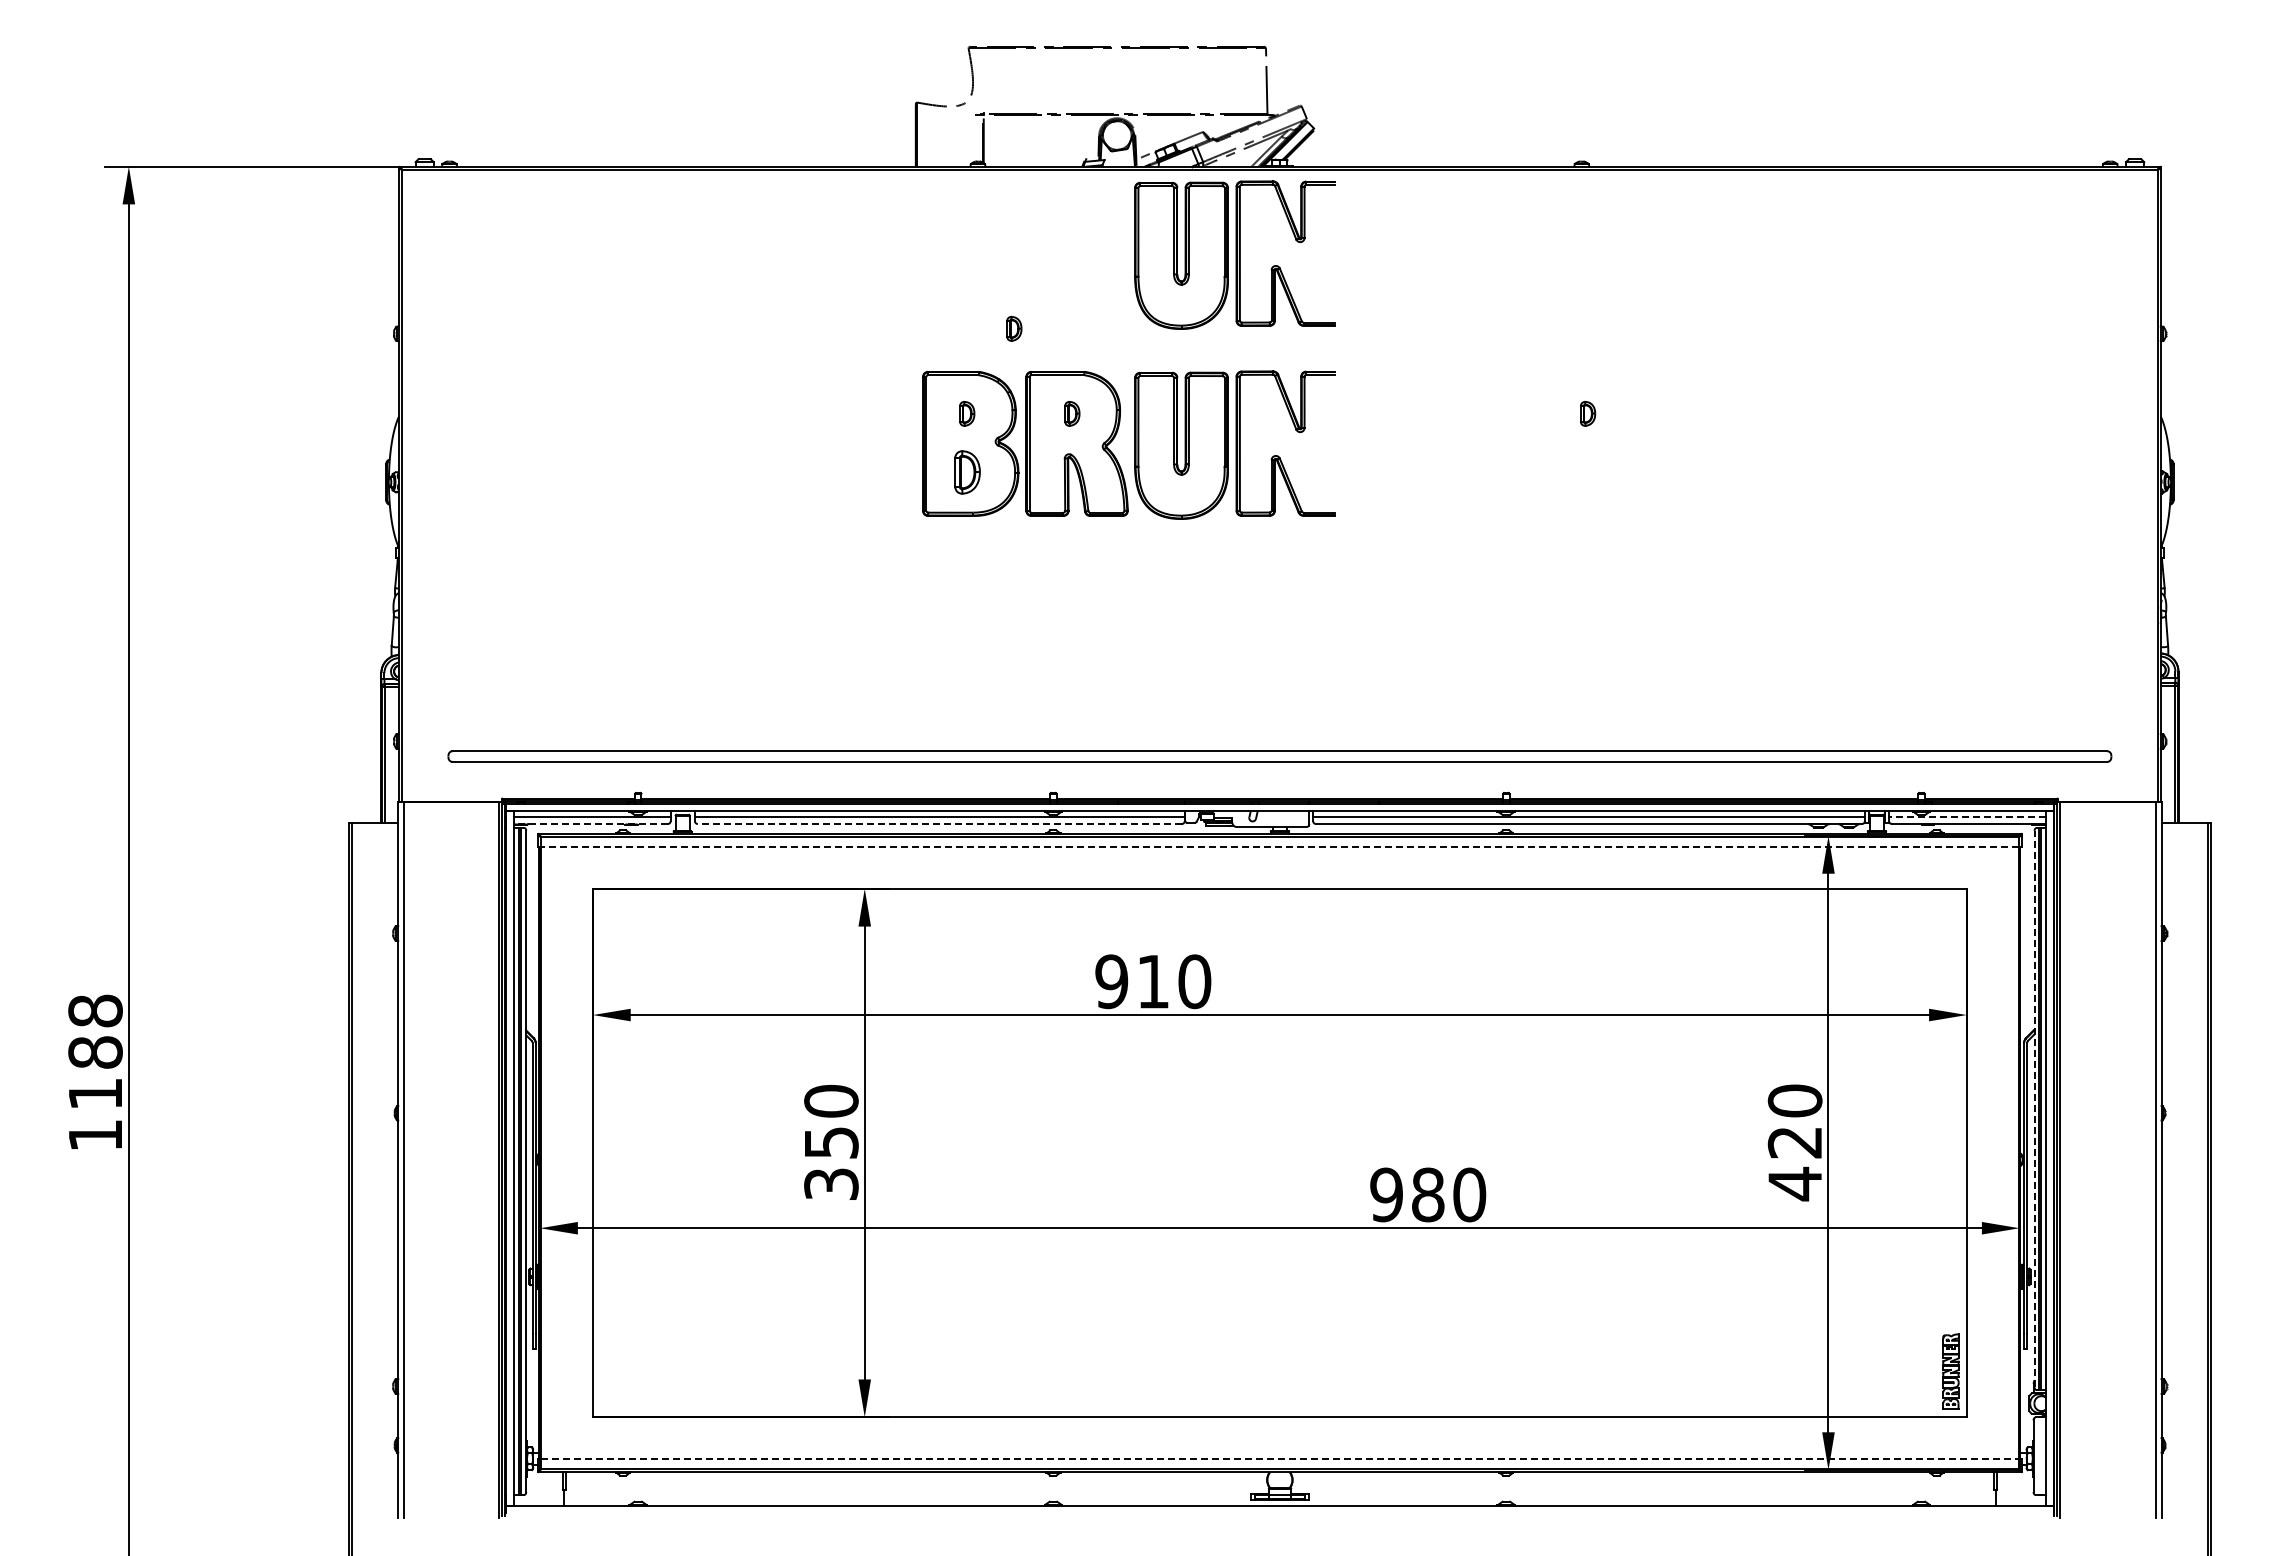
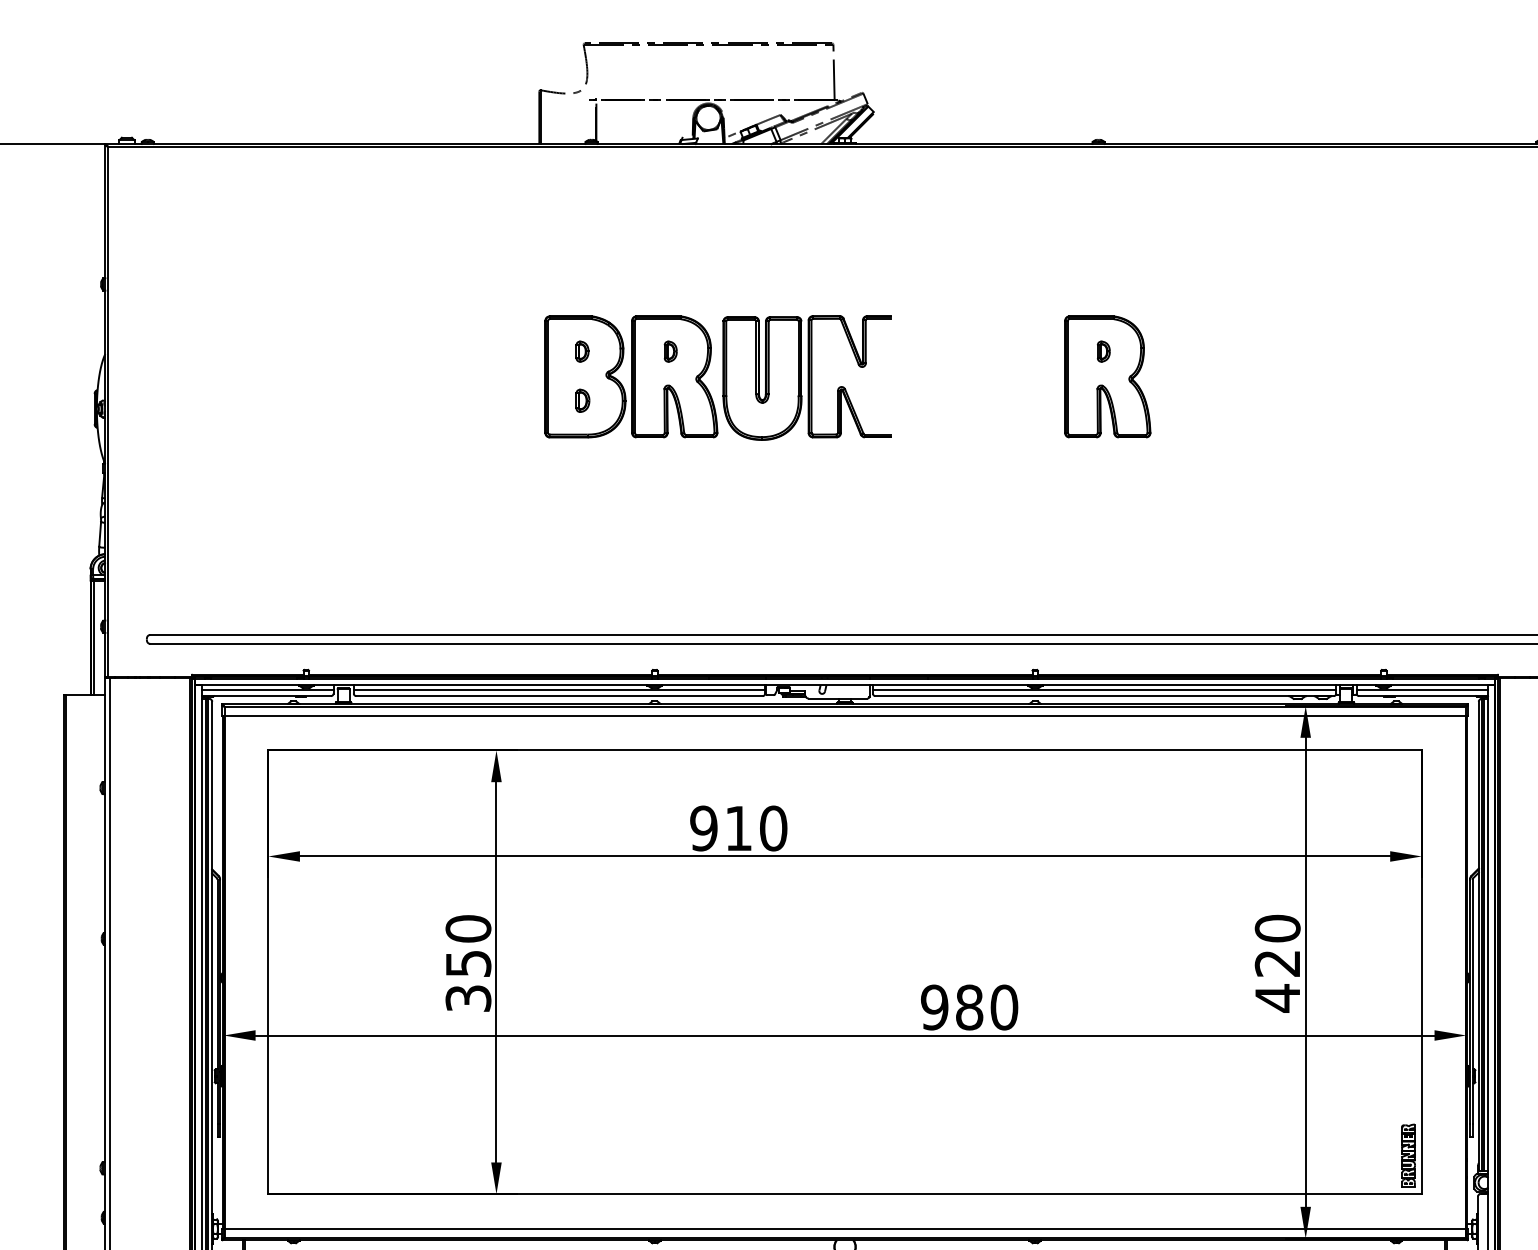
part: (1234, 254) -> (806, 217), removed
part: (1014, 328) -> (622, 279), removed
part: (1592, 443) -> (1107, 376), added
part: (967, 472) -> (582, 400), size x0.62
line: (1967, 816) -> (1422, 689), dashed -> solid
line: (590, 824) -> (266, 696), dashed -> solid
line: (939, 824) -> (559, 696), dashed -> solid
line: (1279, 847) -> (844, 715), dashed -> solid
line: (2034, 1108) -> (1478, 934), dashed -> solid
line: (1279, 1458) -> (844, 1228), dashed -> solid

